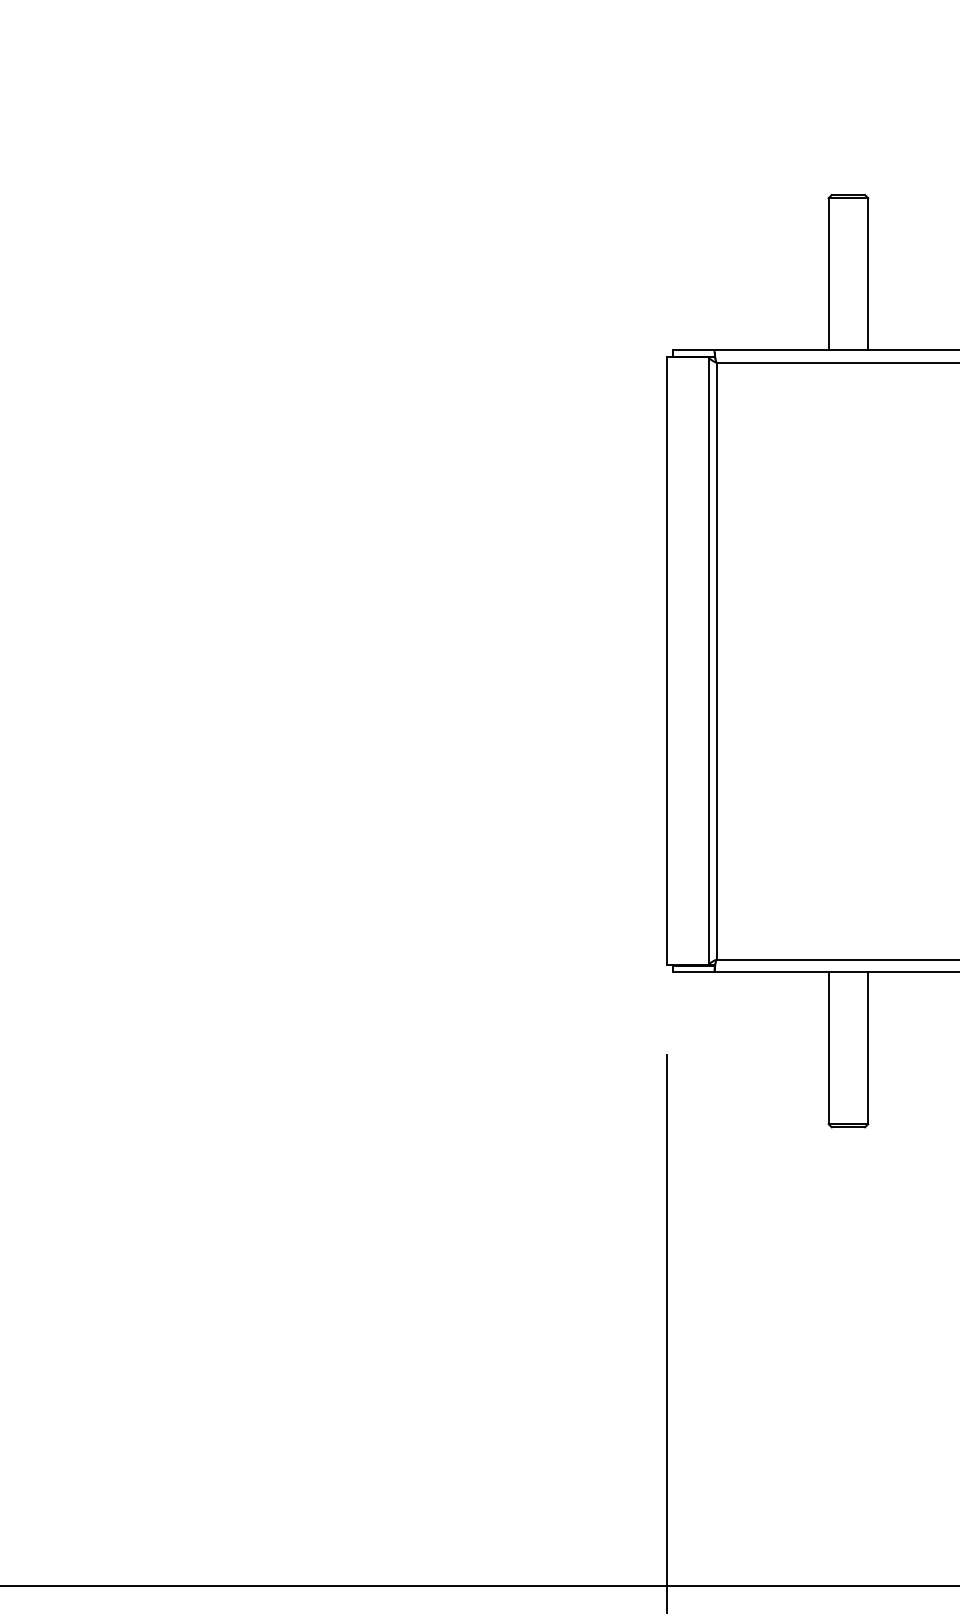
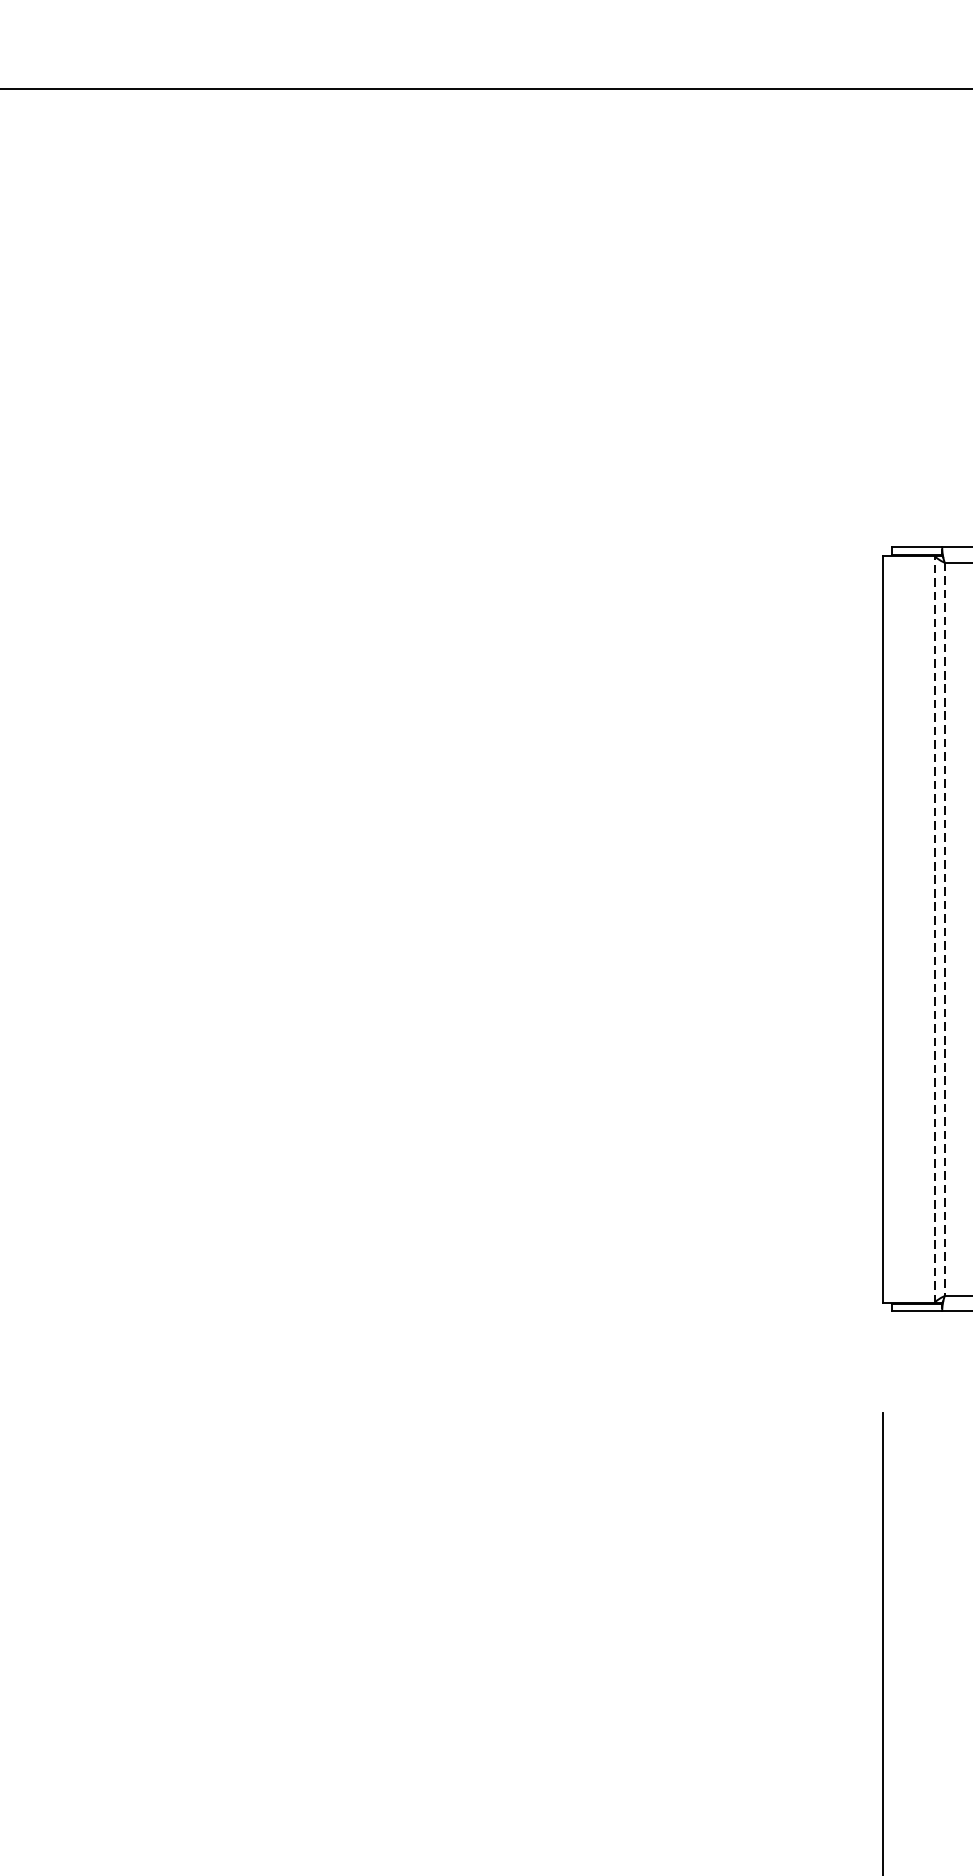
line: (708, 660) -> (934, 928), solid -> dashed
line: (716, 661) -> (944, 929), solid -> dashed

